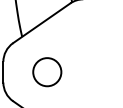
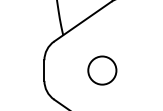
circle: (47, 72) -> (102, 70), moved

